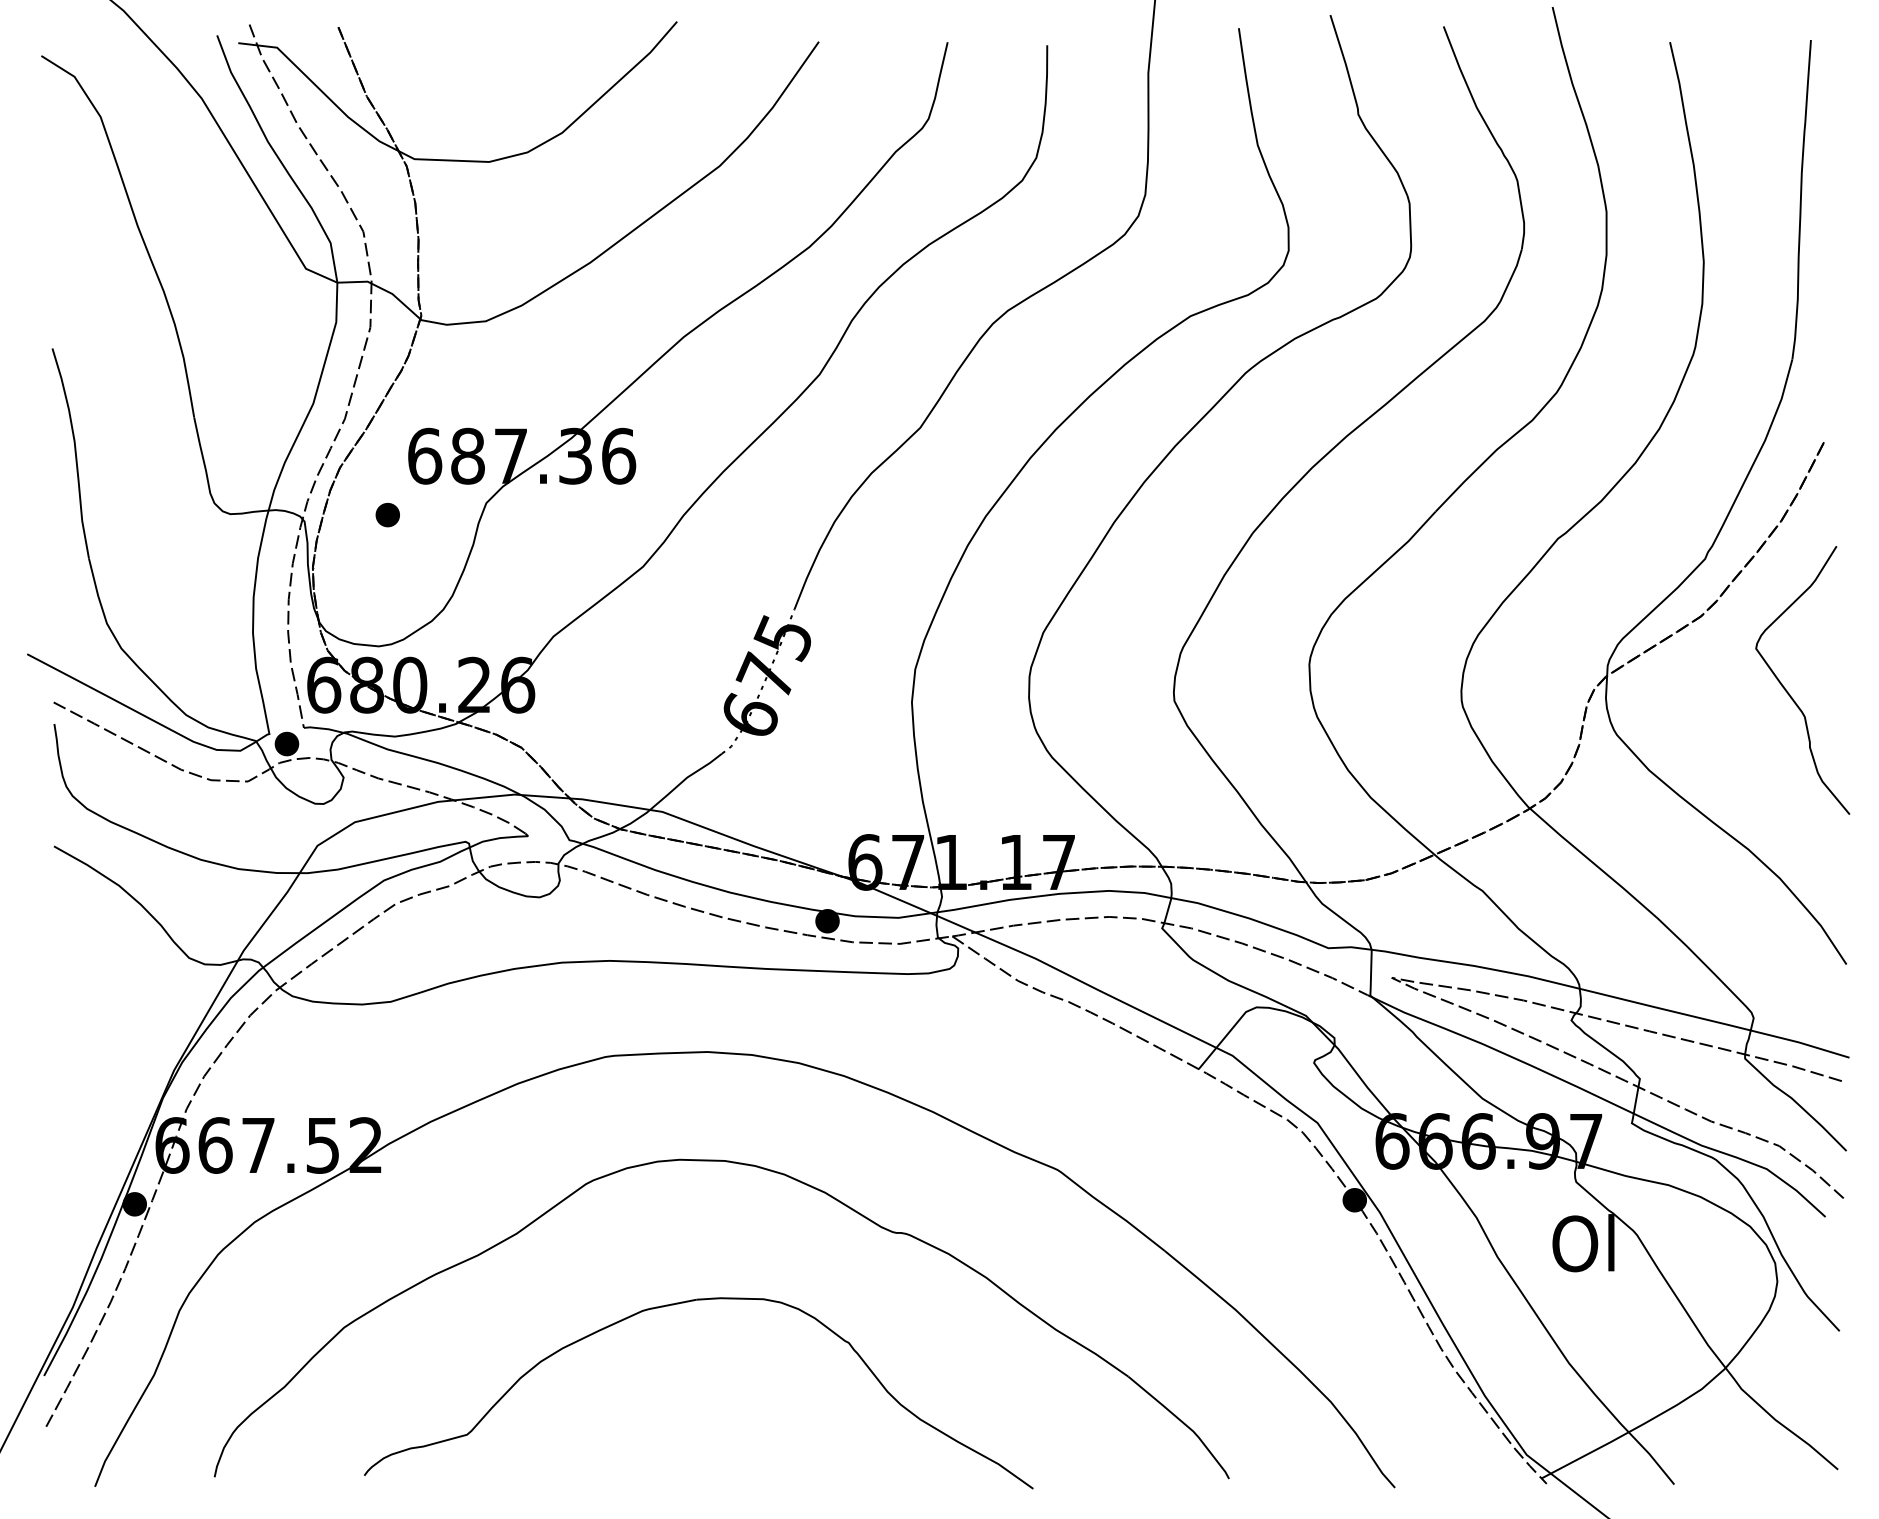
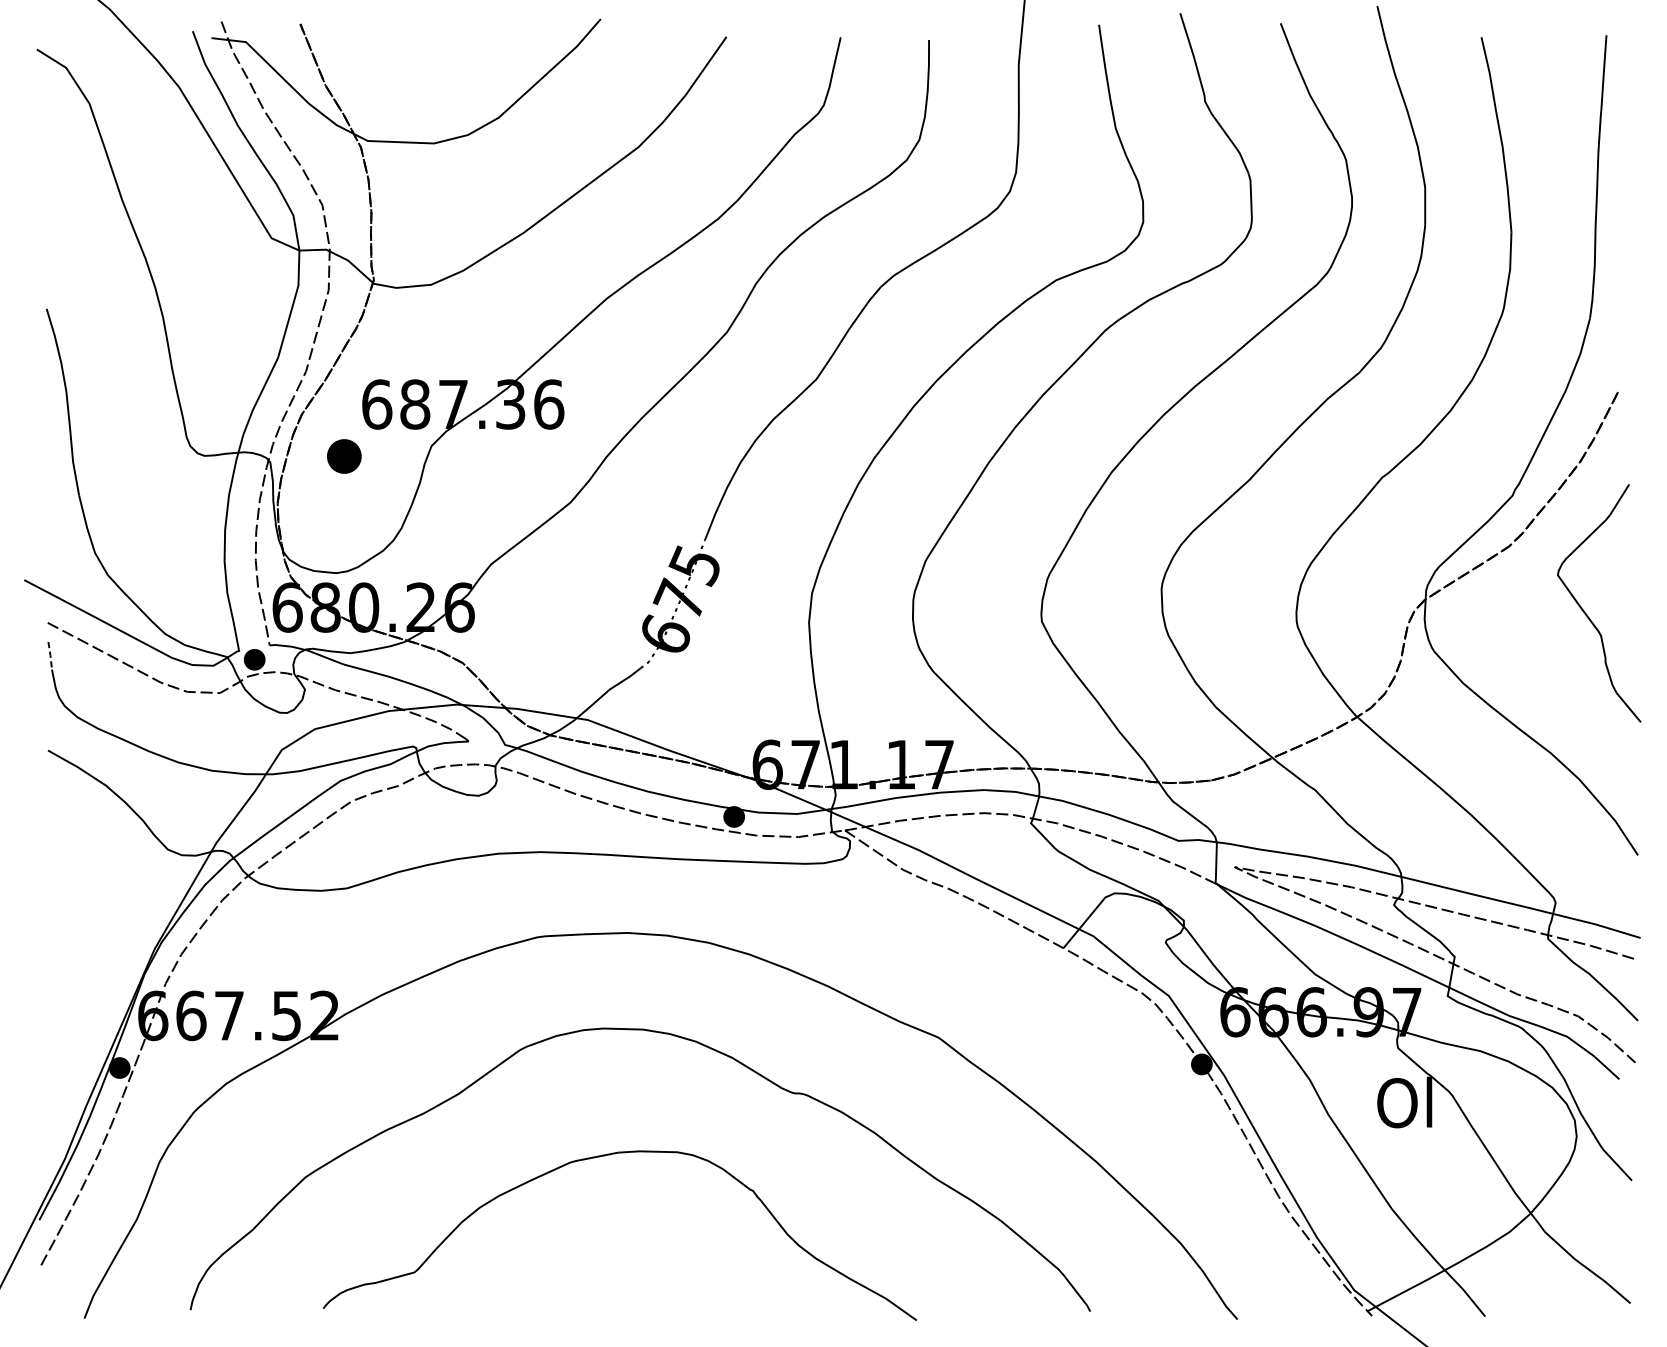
part: (387, 515) -> (343, 457), size x1.6
line: (56, 739) -> (50, 655), solid -> dashed

